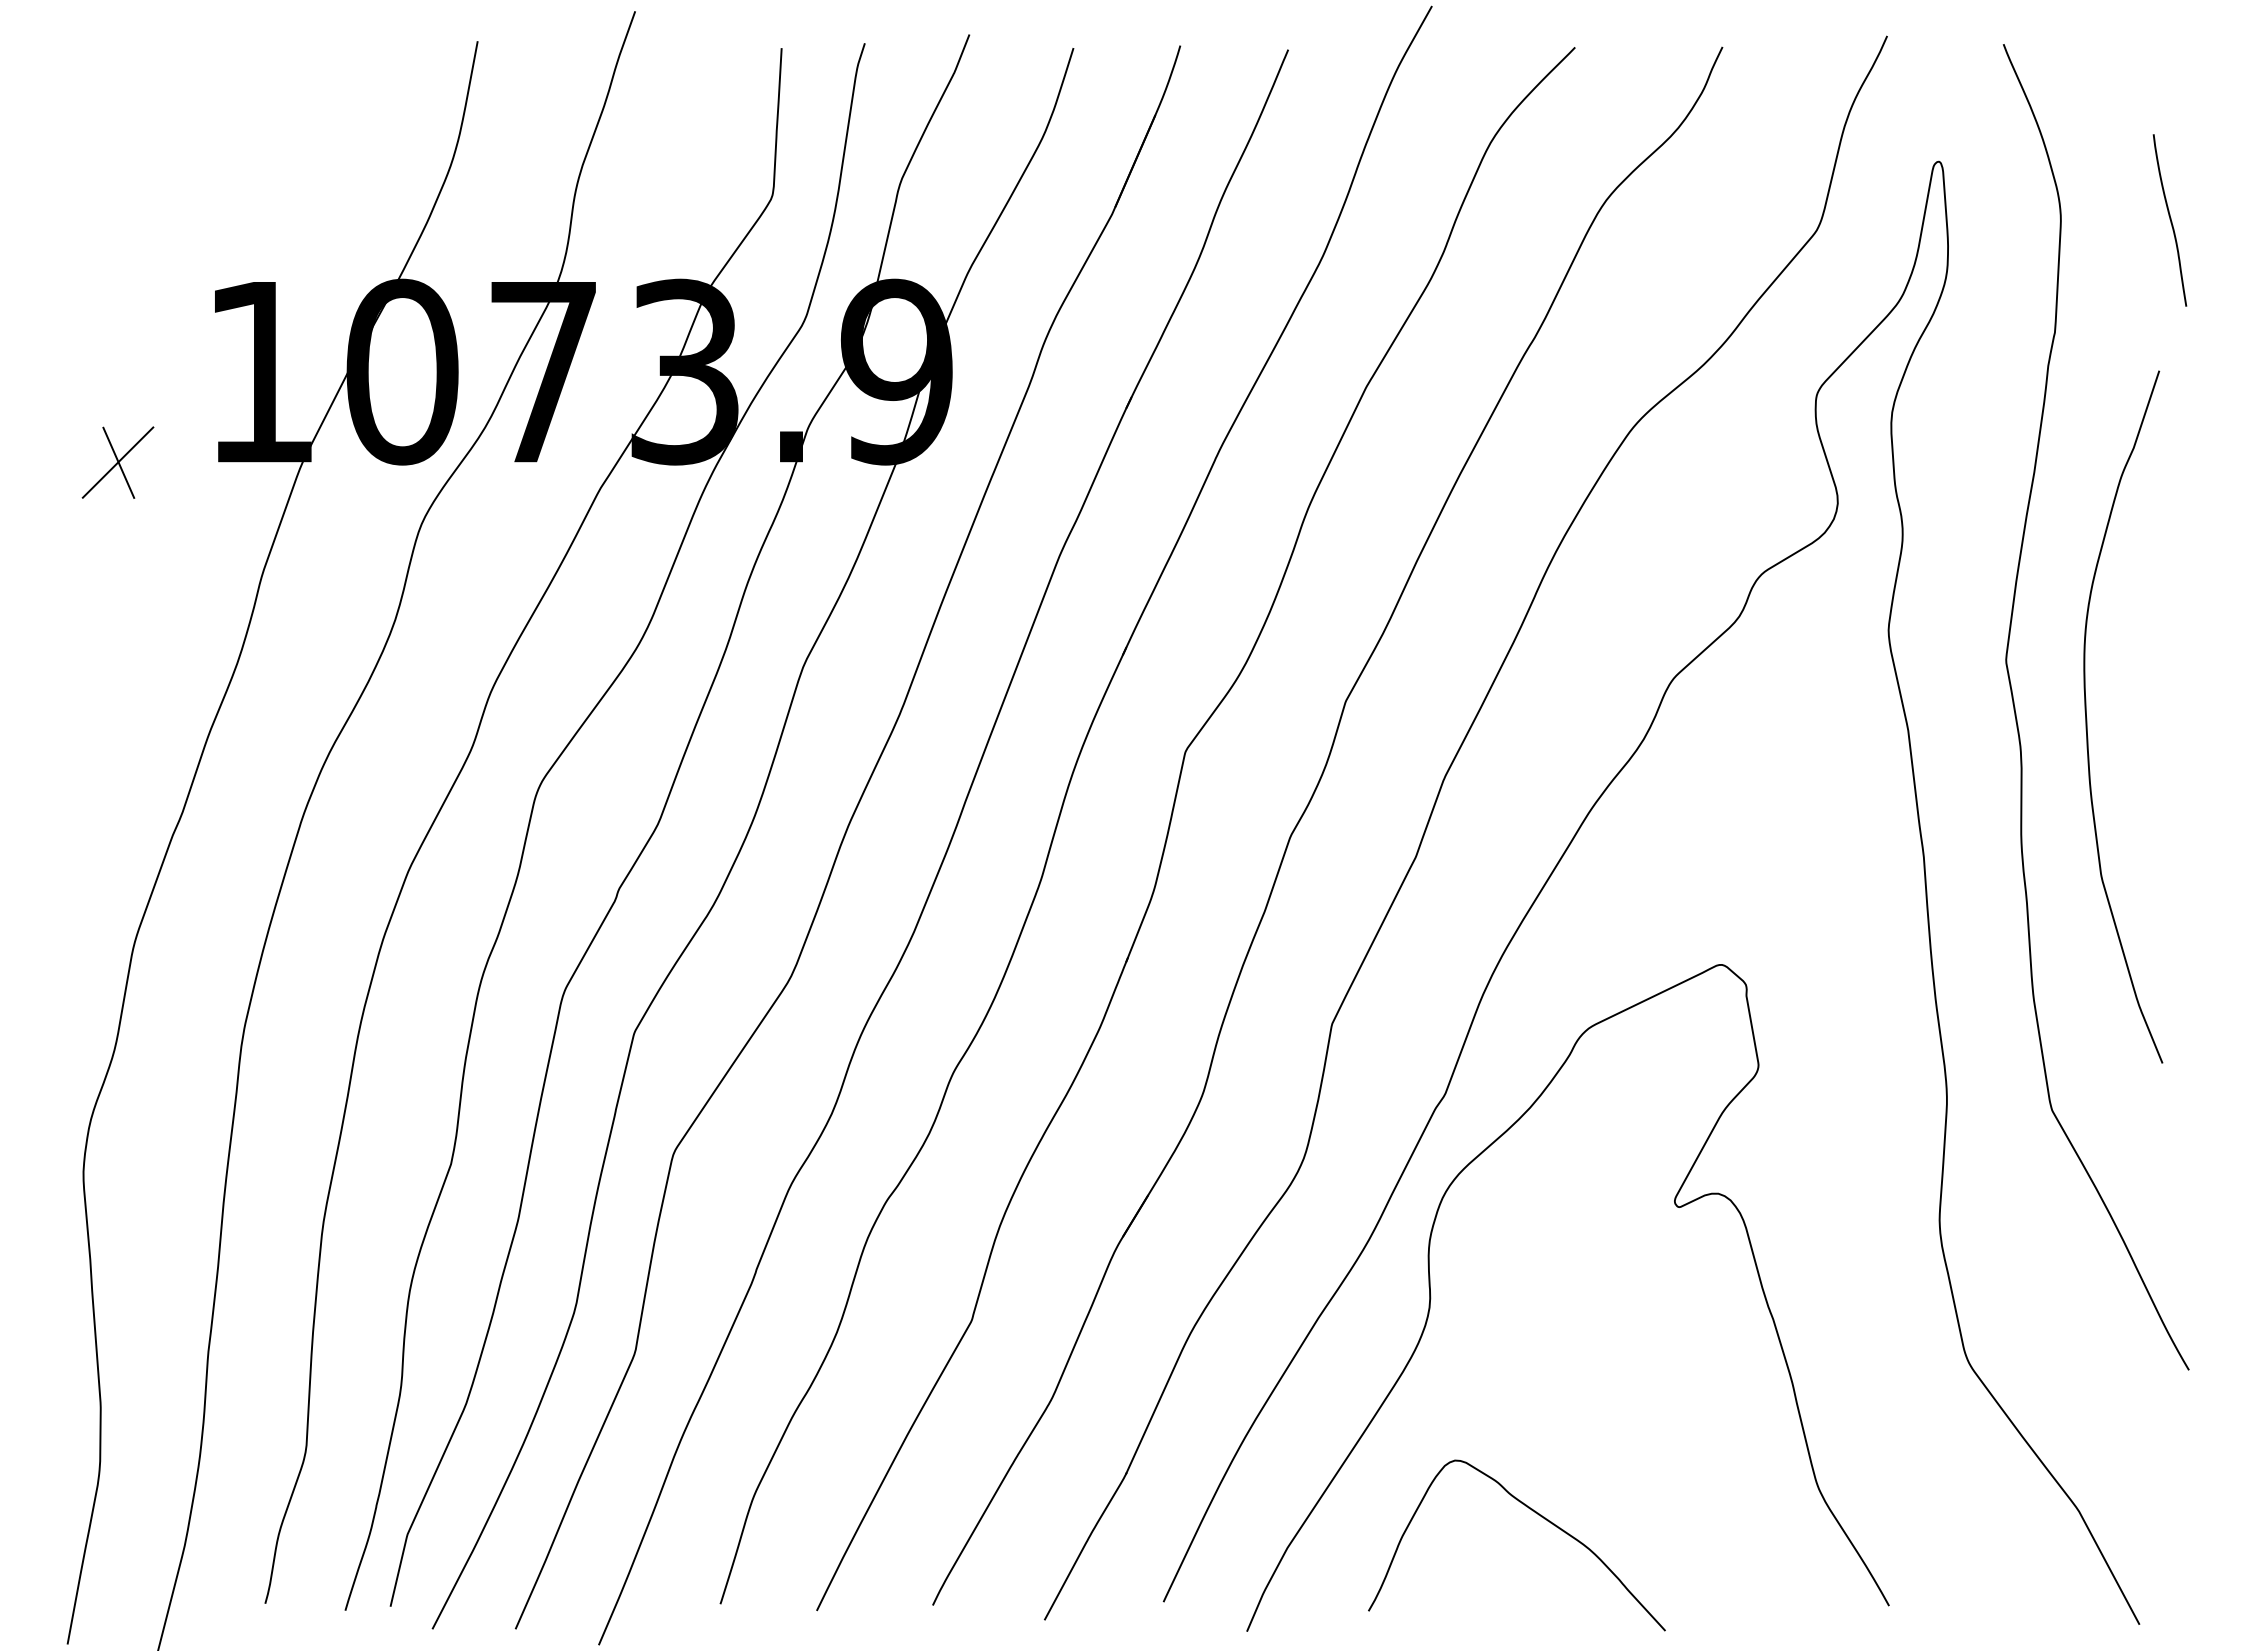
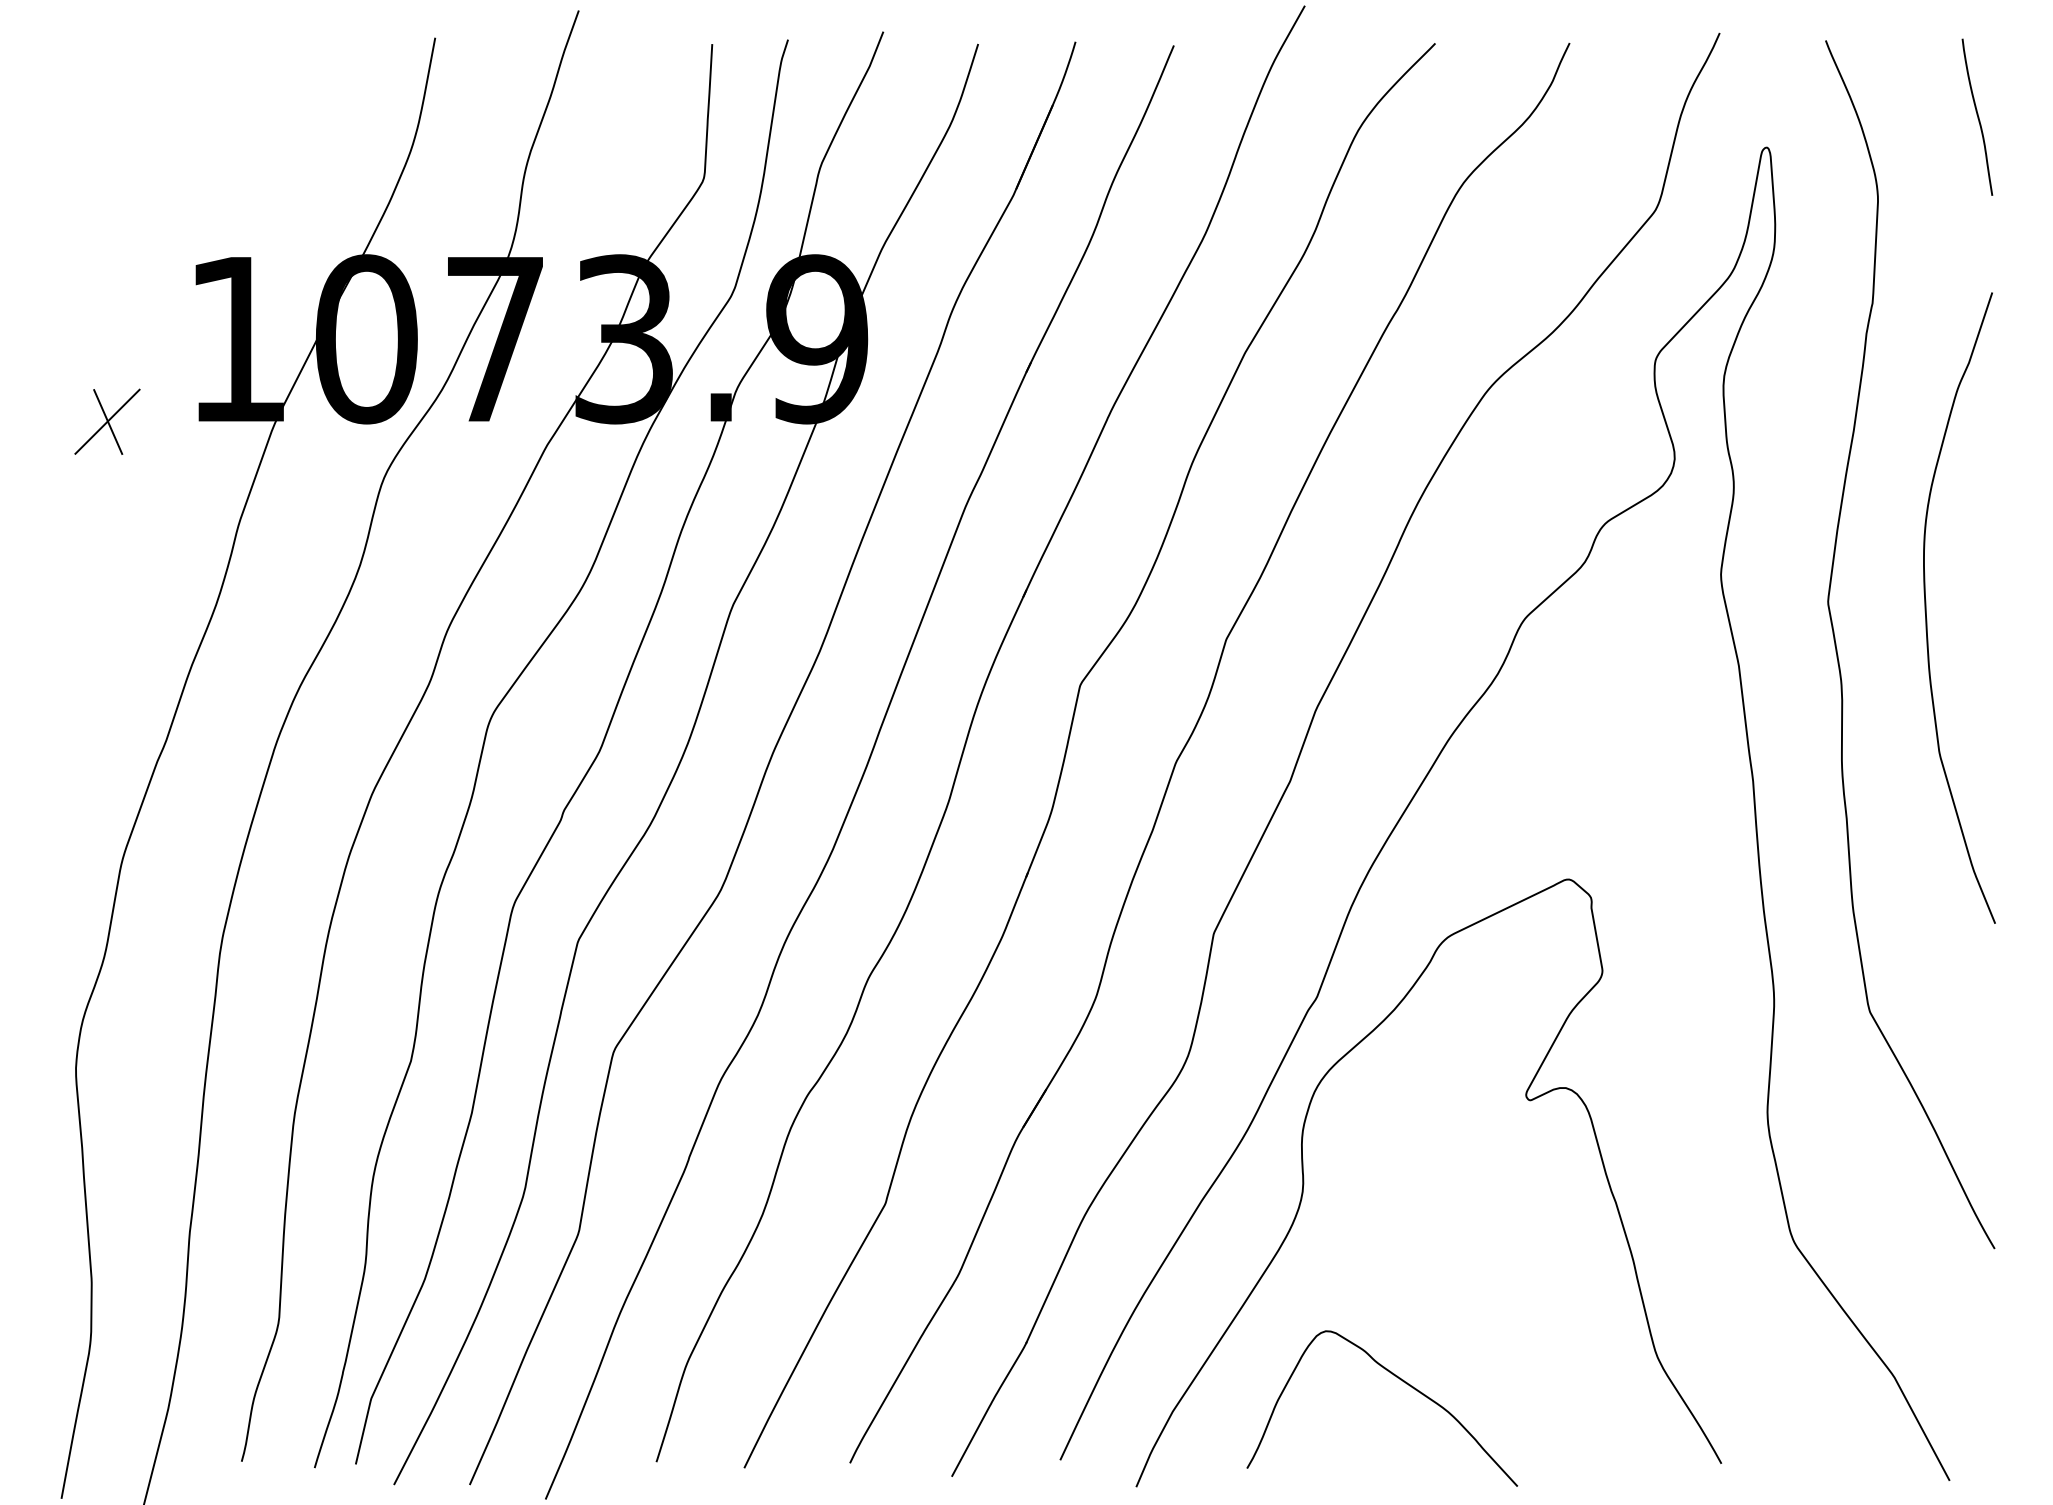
curve: (2169, 219) -> (1976, 116), moved
curve: (2087, 718) -> (1926, 609), moved

